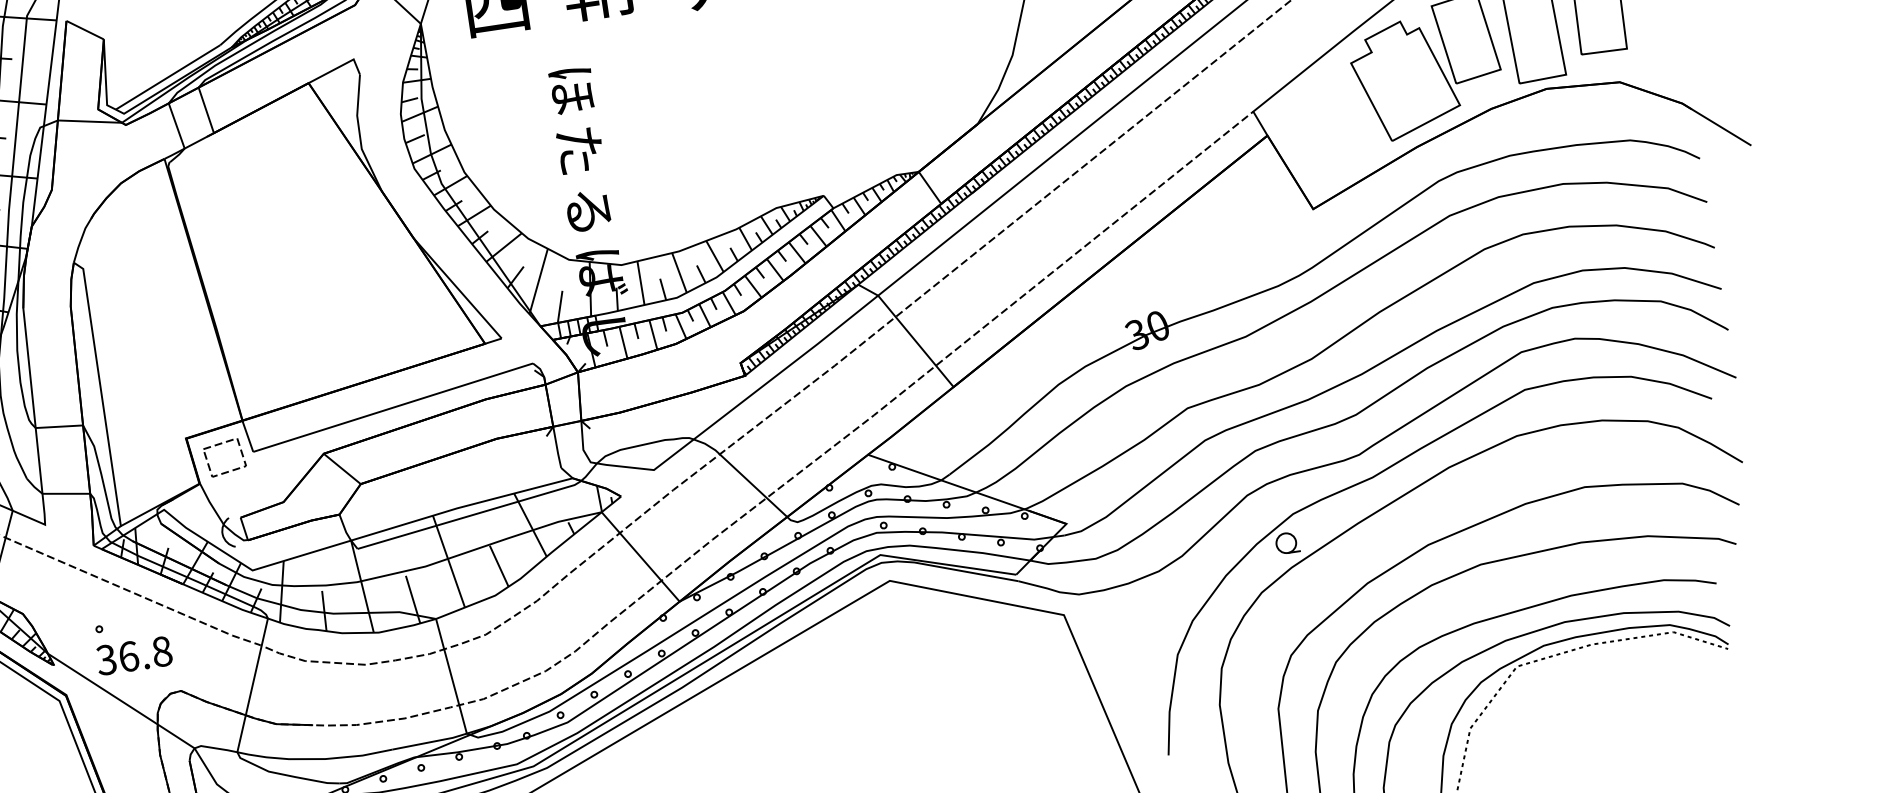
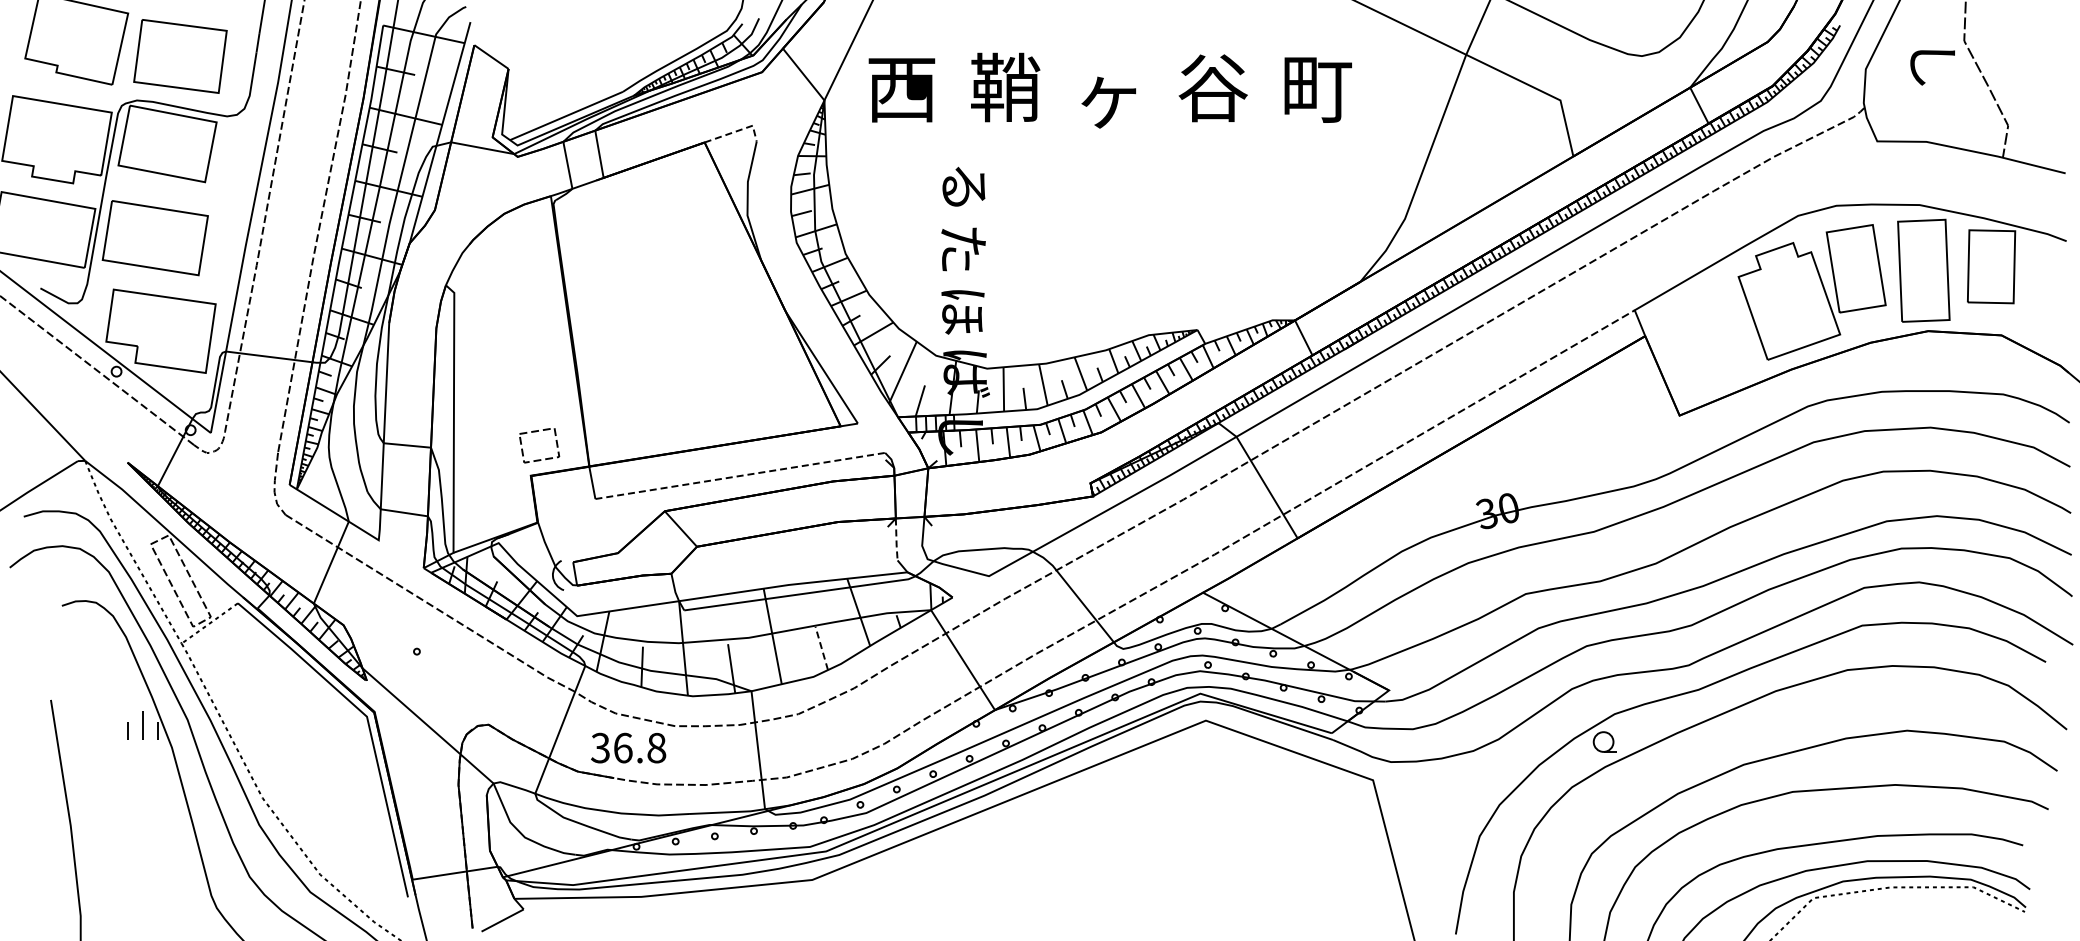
line: (339, 66) -> (737, 130), solid -> dashed
text: (571, 90) -> (963, 188), ほ -> る
text: (588, 213) -> (962, 312), る -> ほ
line: (393, 407) -> (740, 475), solid -> dashed
part: (220, 445) -> (536, 432), moved
line: (557, 448) -> (896, 540), solid -> dashed
line: (498, 566) -> (821, 648), solid -> dashed
text: (134, 655) -> (628, 747), moved

